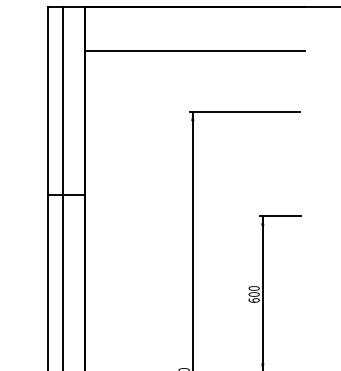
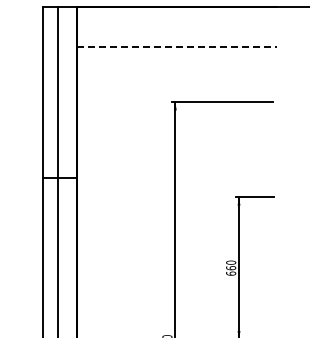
line: (195, 50) -> (177, 46), solid -> dashed
text: (253, 293) -> (230, 267), 600 -> 660

